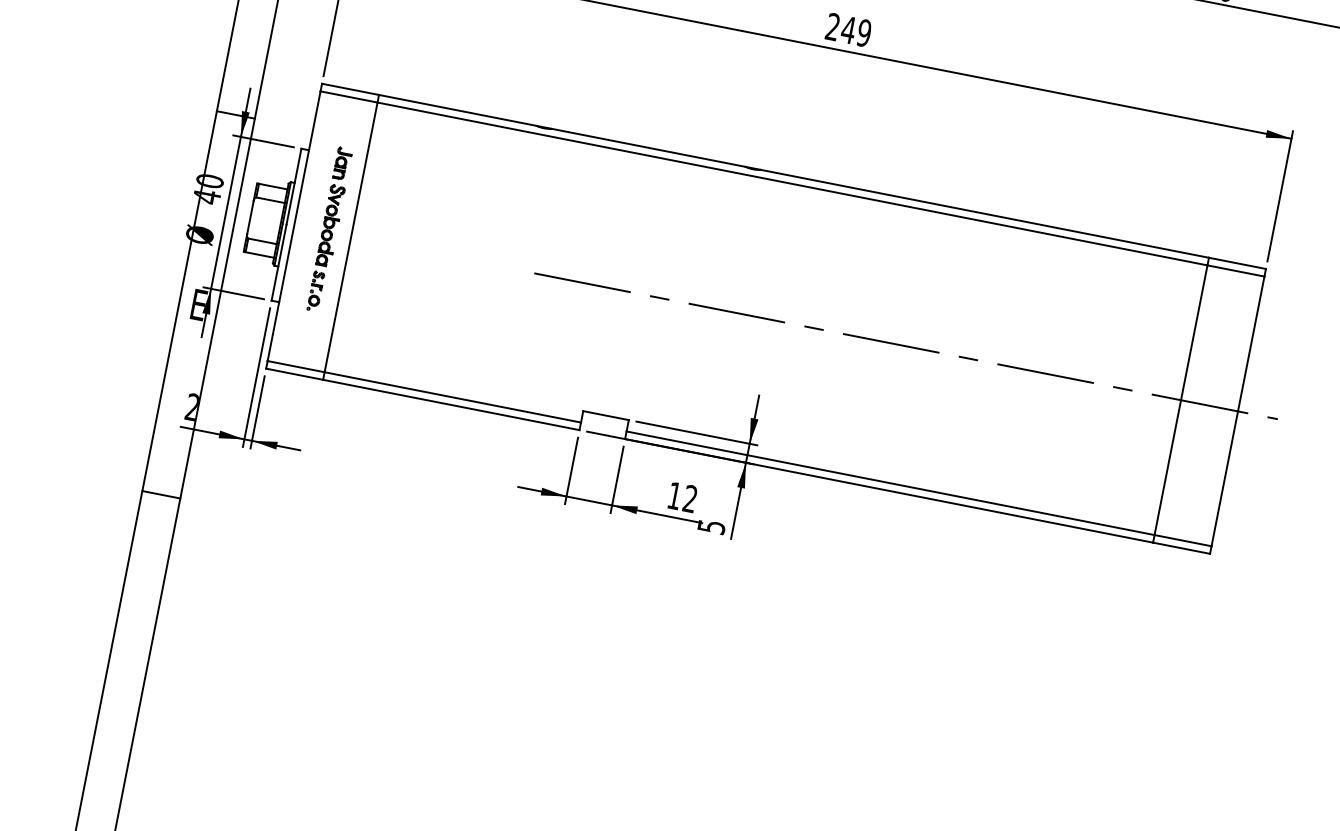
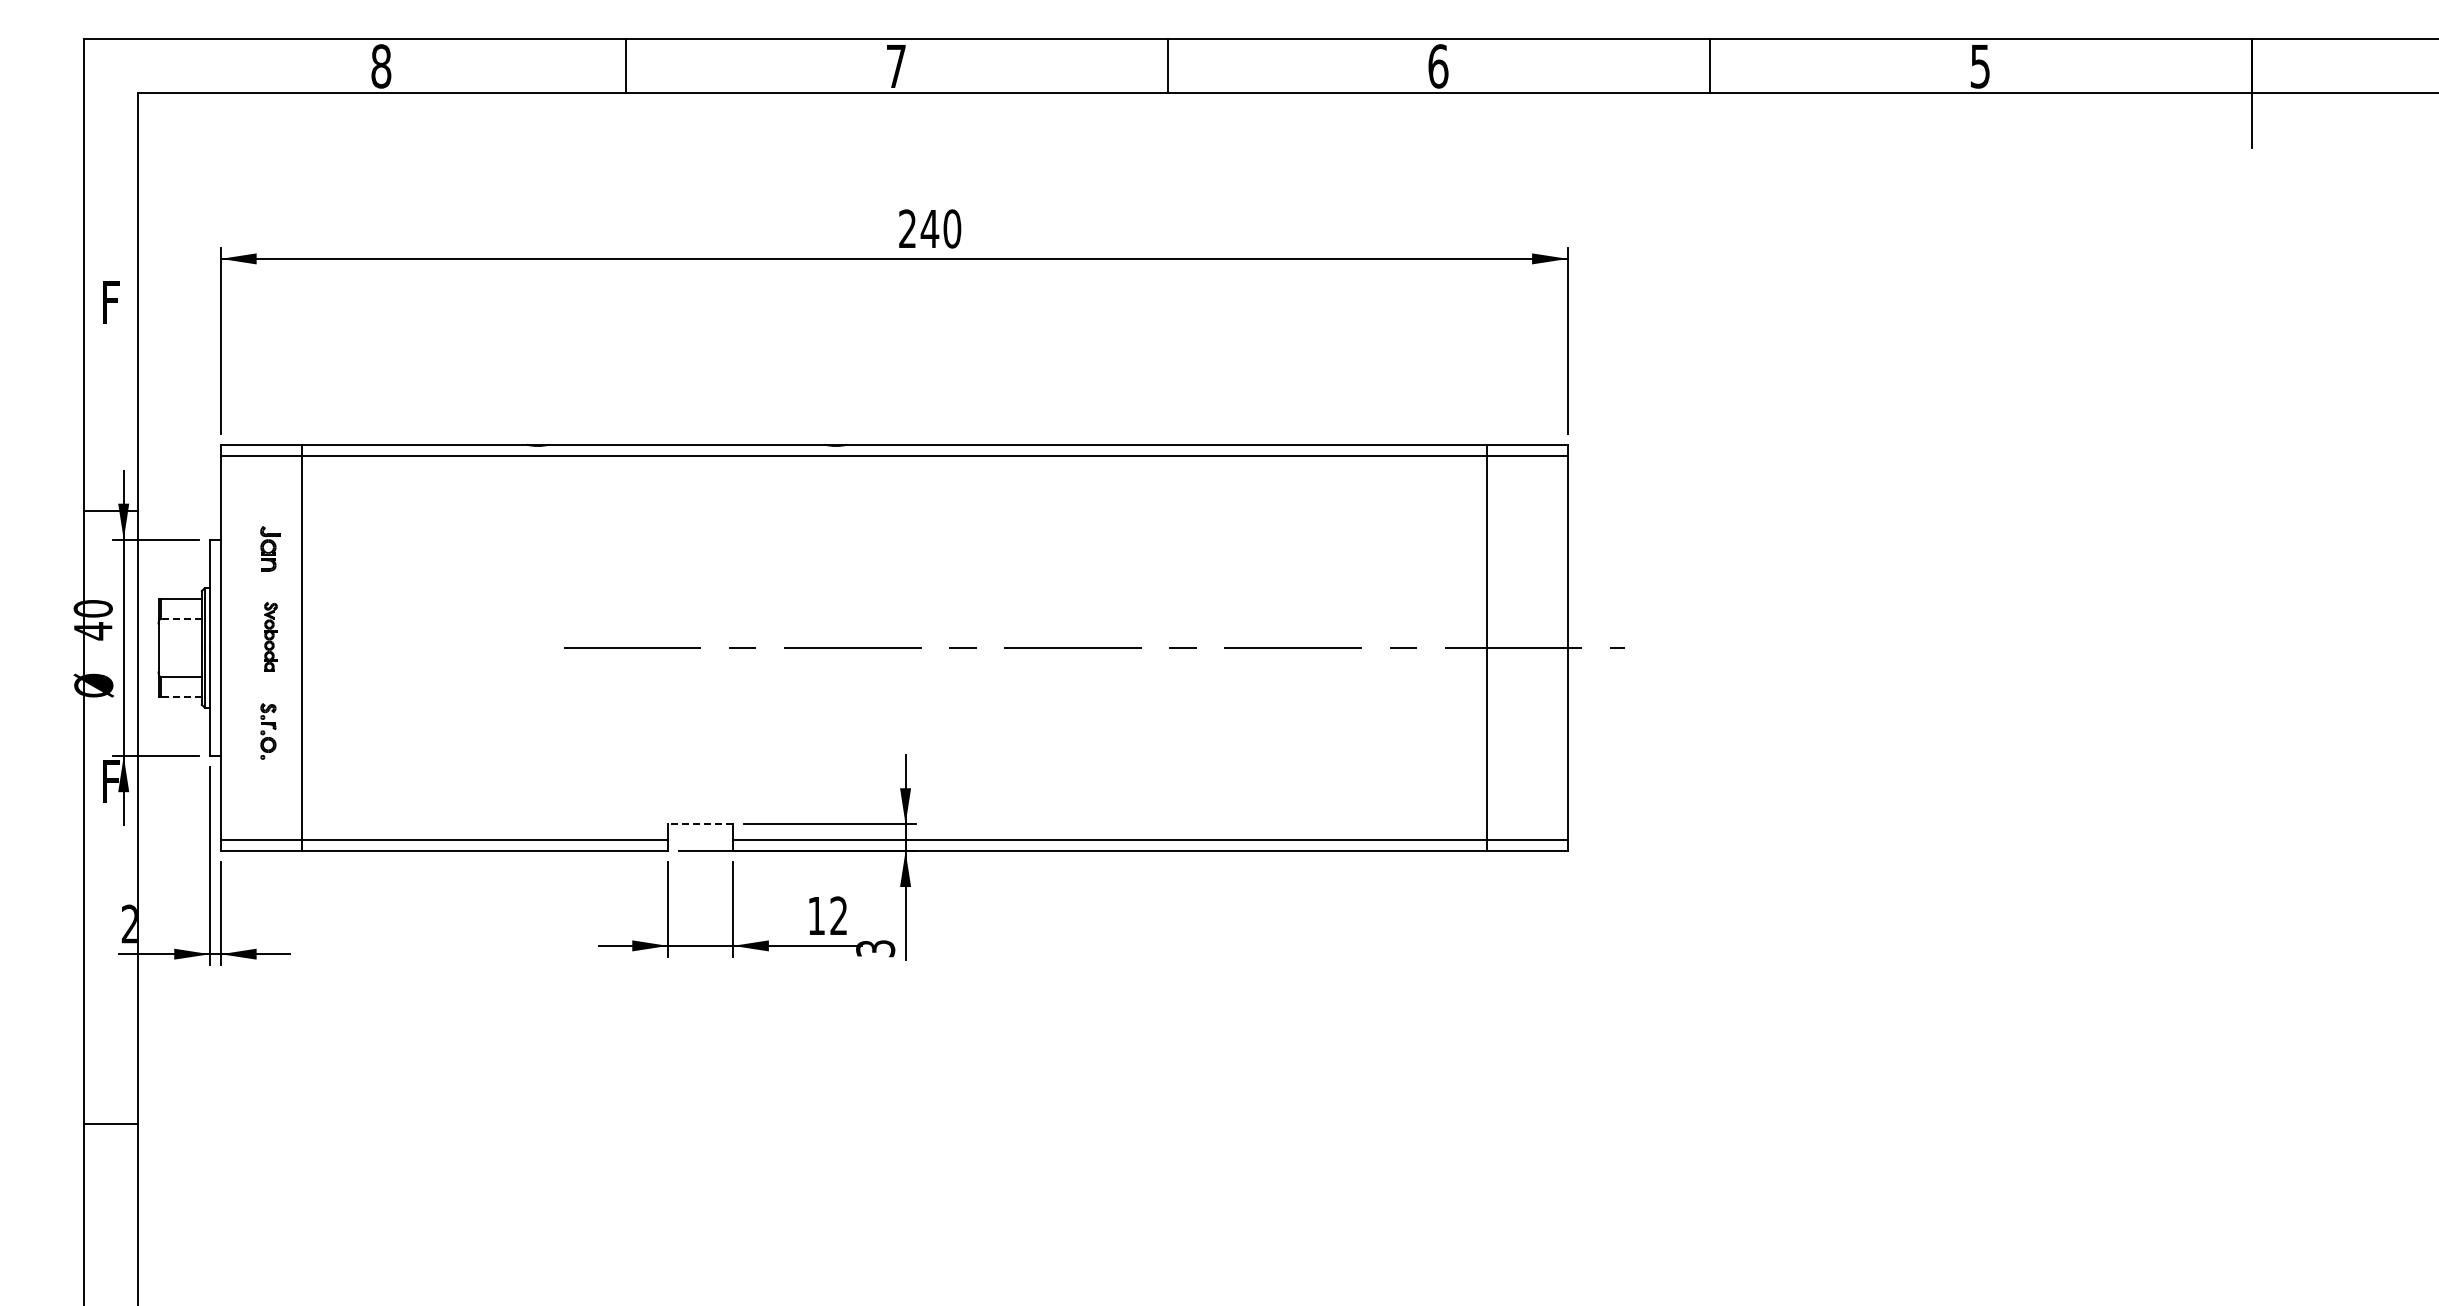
text: (864, 32) -> (952, 228), 249 -> 240
line: (270, 200) -> (181, 618), solid -> dashed
part: (330, 225) -> (270, 636), size x0.6
line: (259, 254) -> (181, 696), solid -> dashed
text: (199, 304) -> (111, 781), E -> F
line: (605, 415) -> (700, 824), solid -> dashed
line: (161, 494) -> (110, 1123), moved
text: (711, 526) -> (875, 948), 5 -> 3

